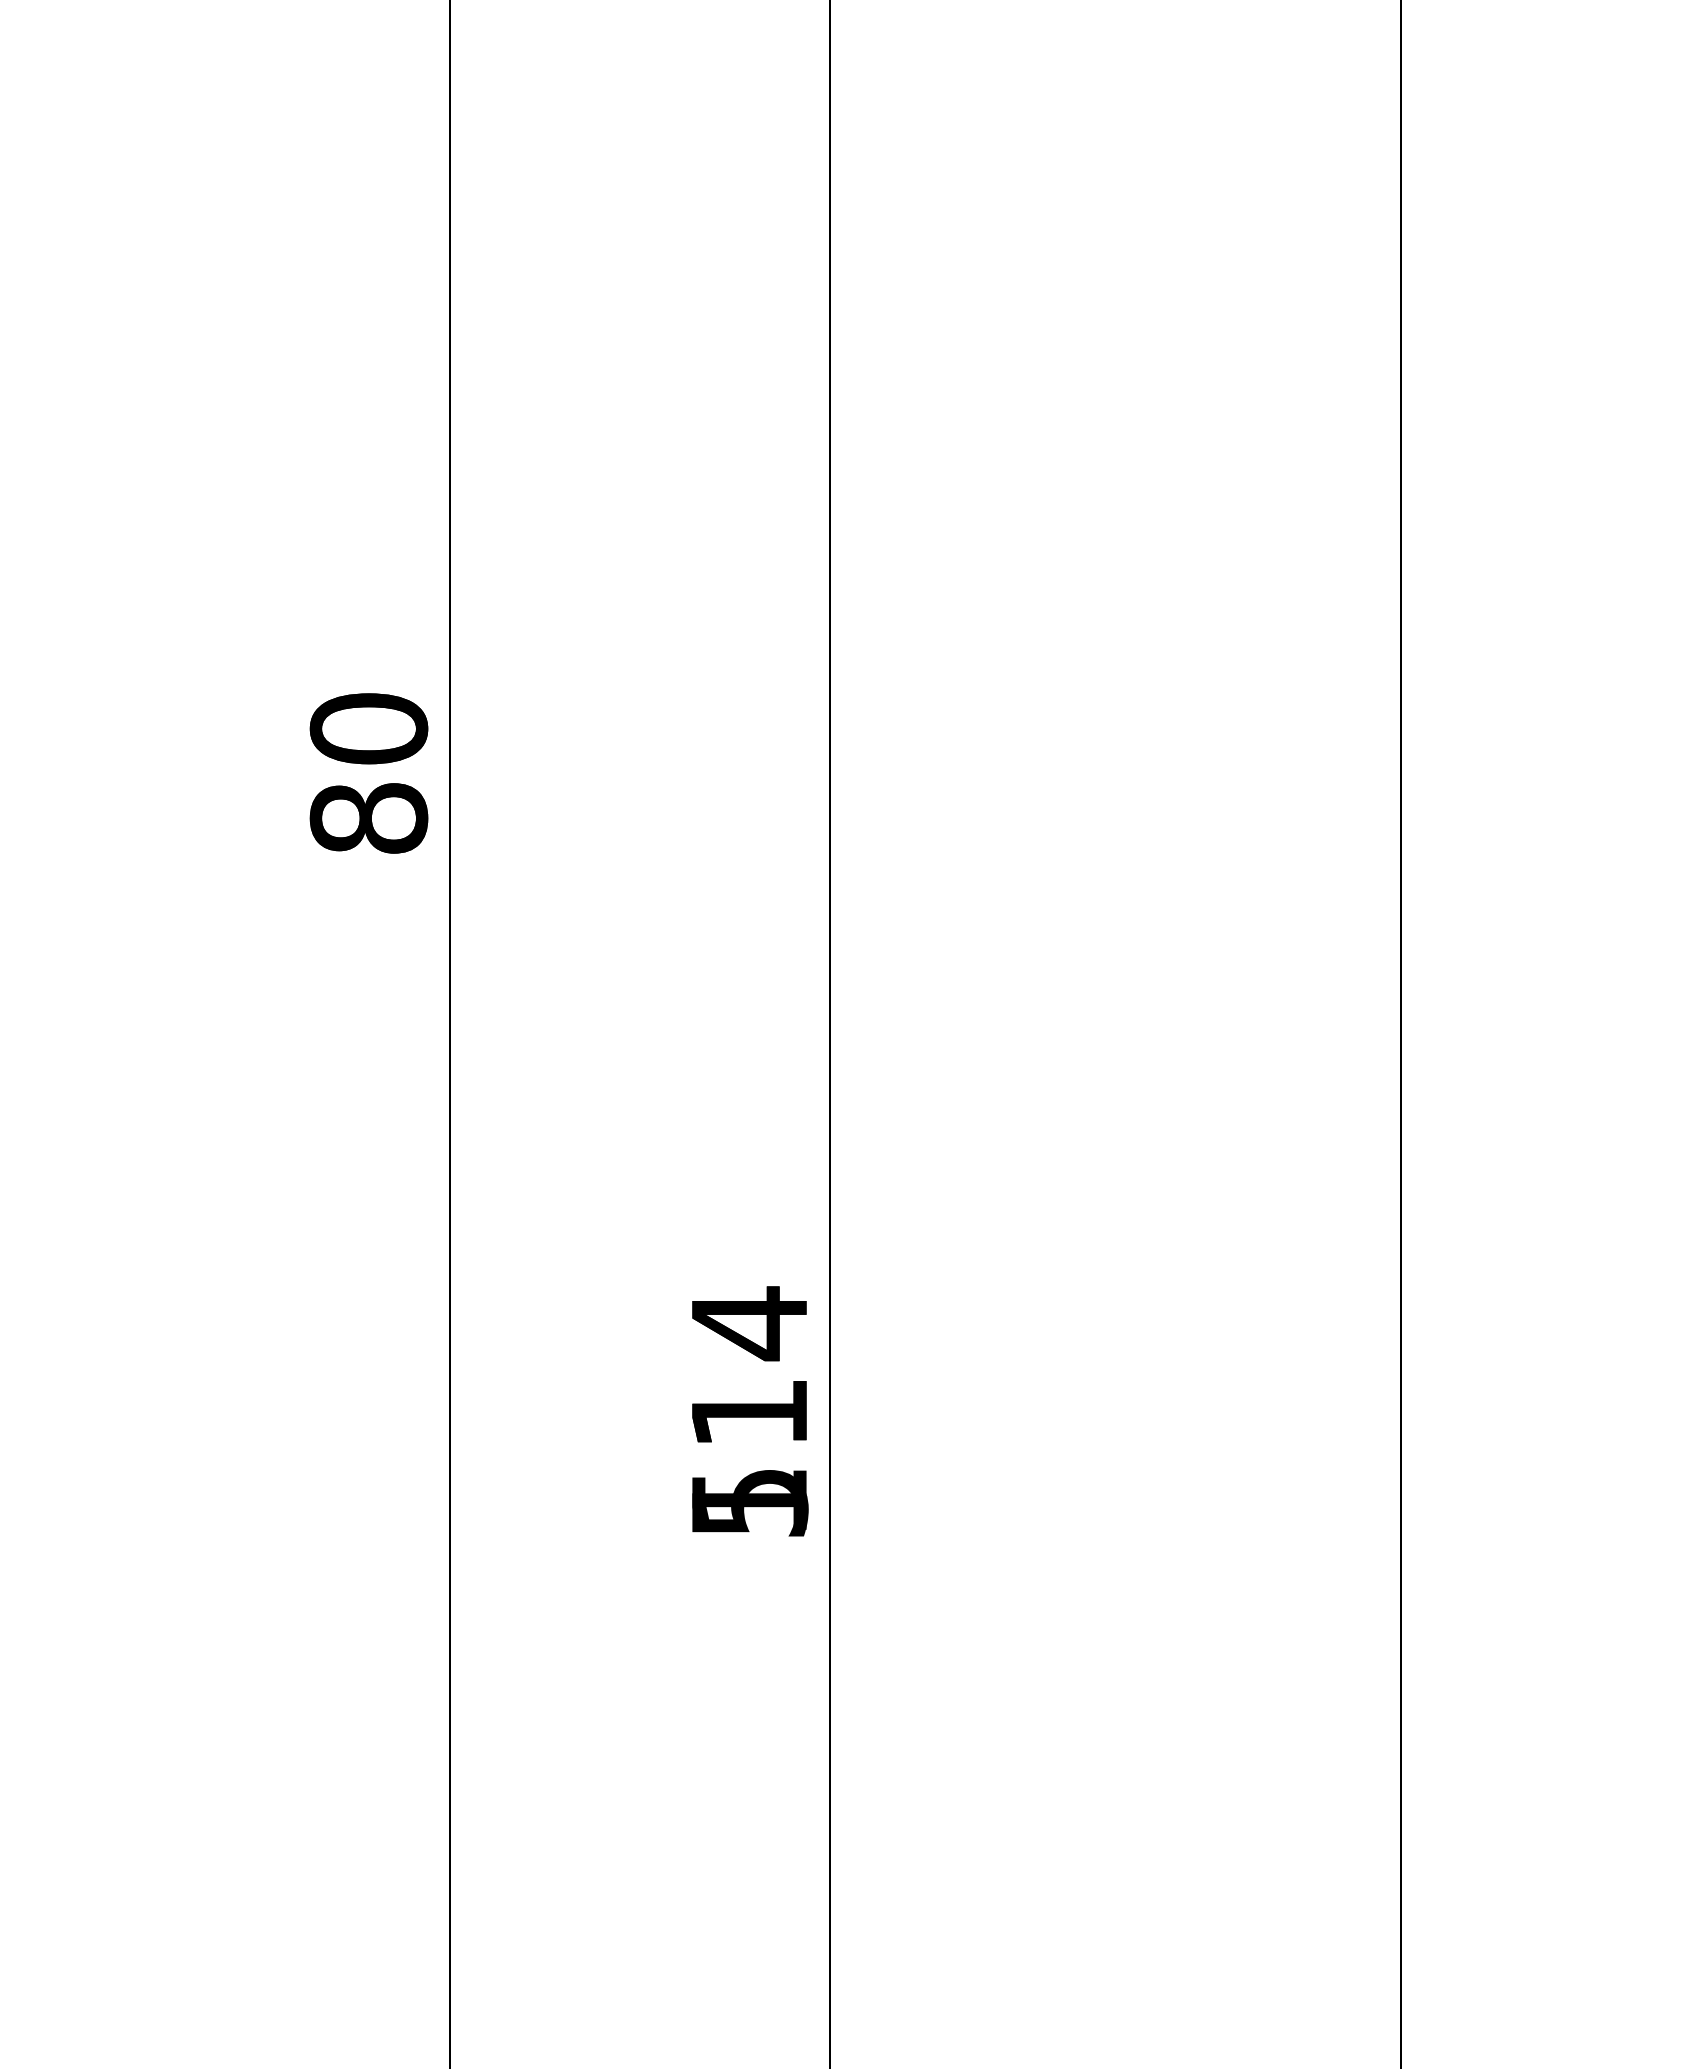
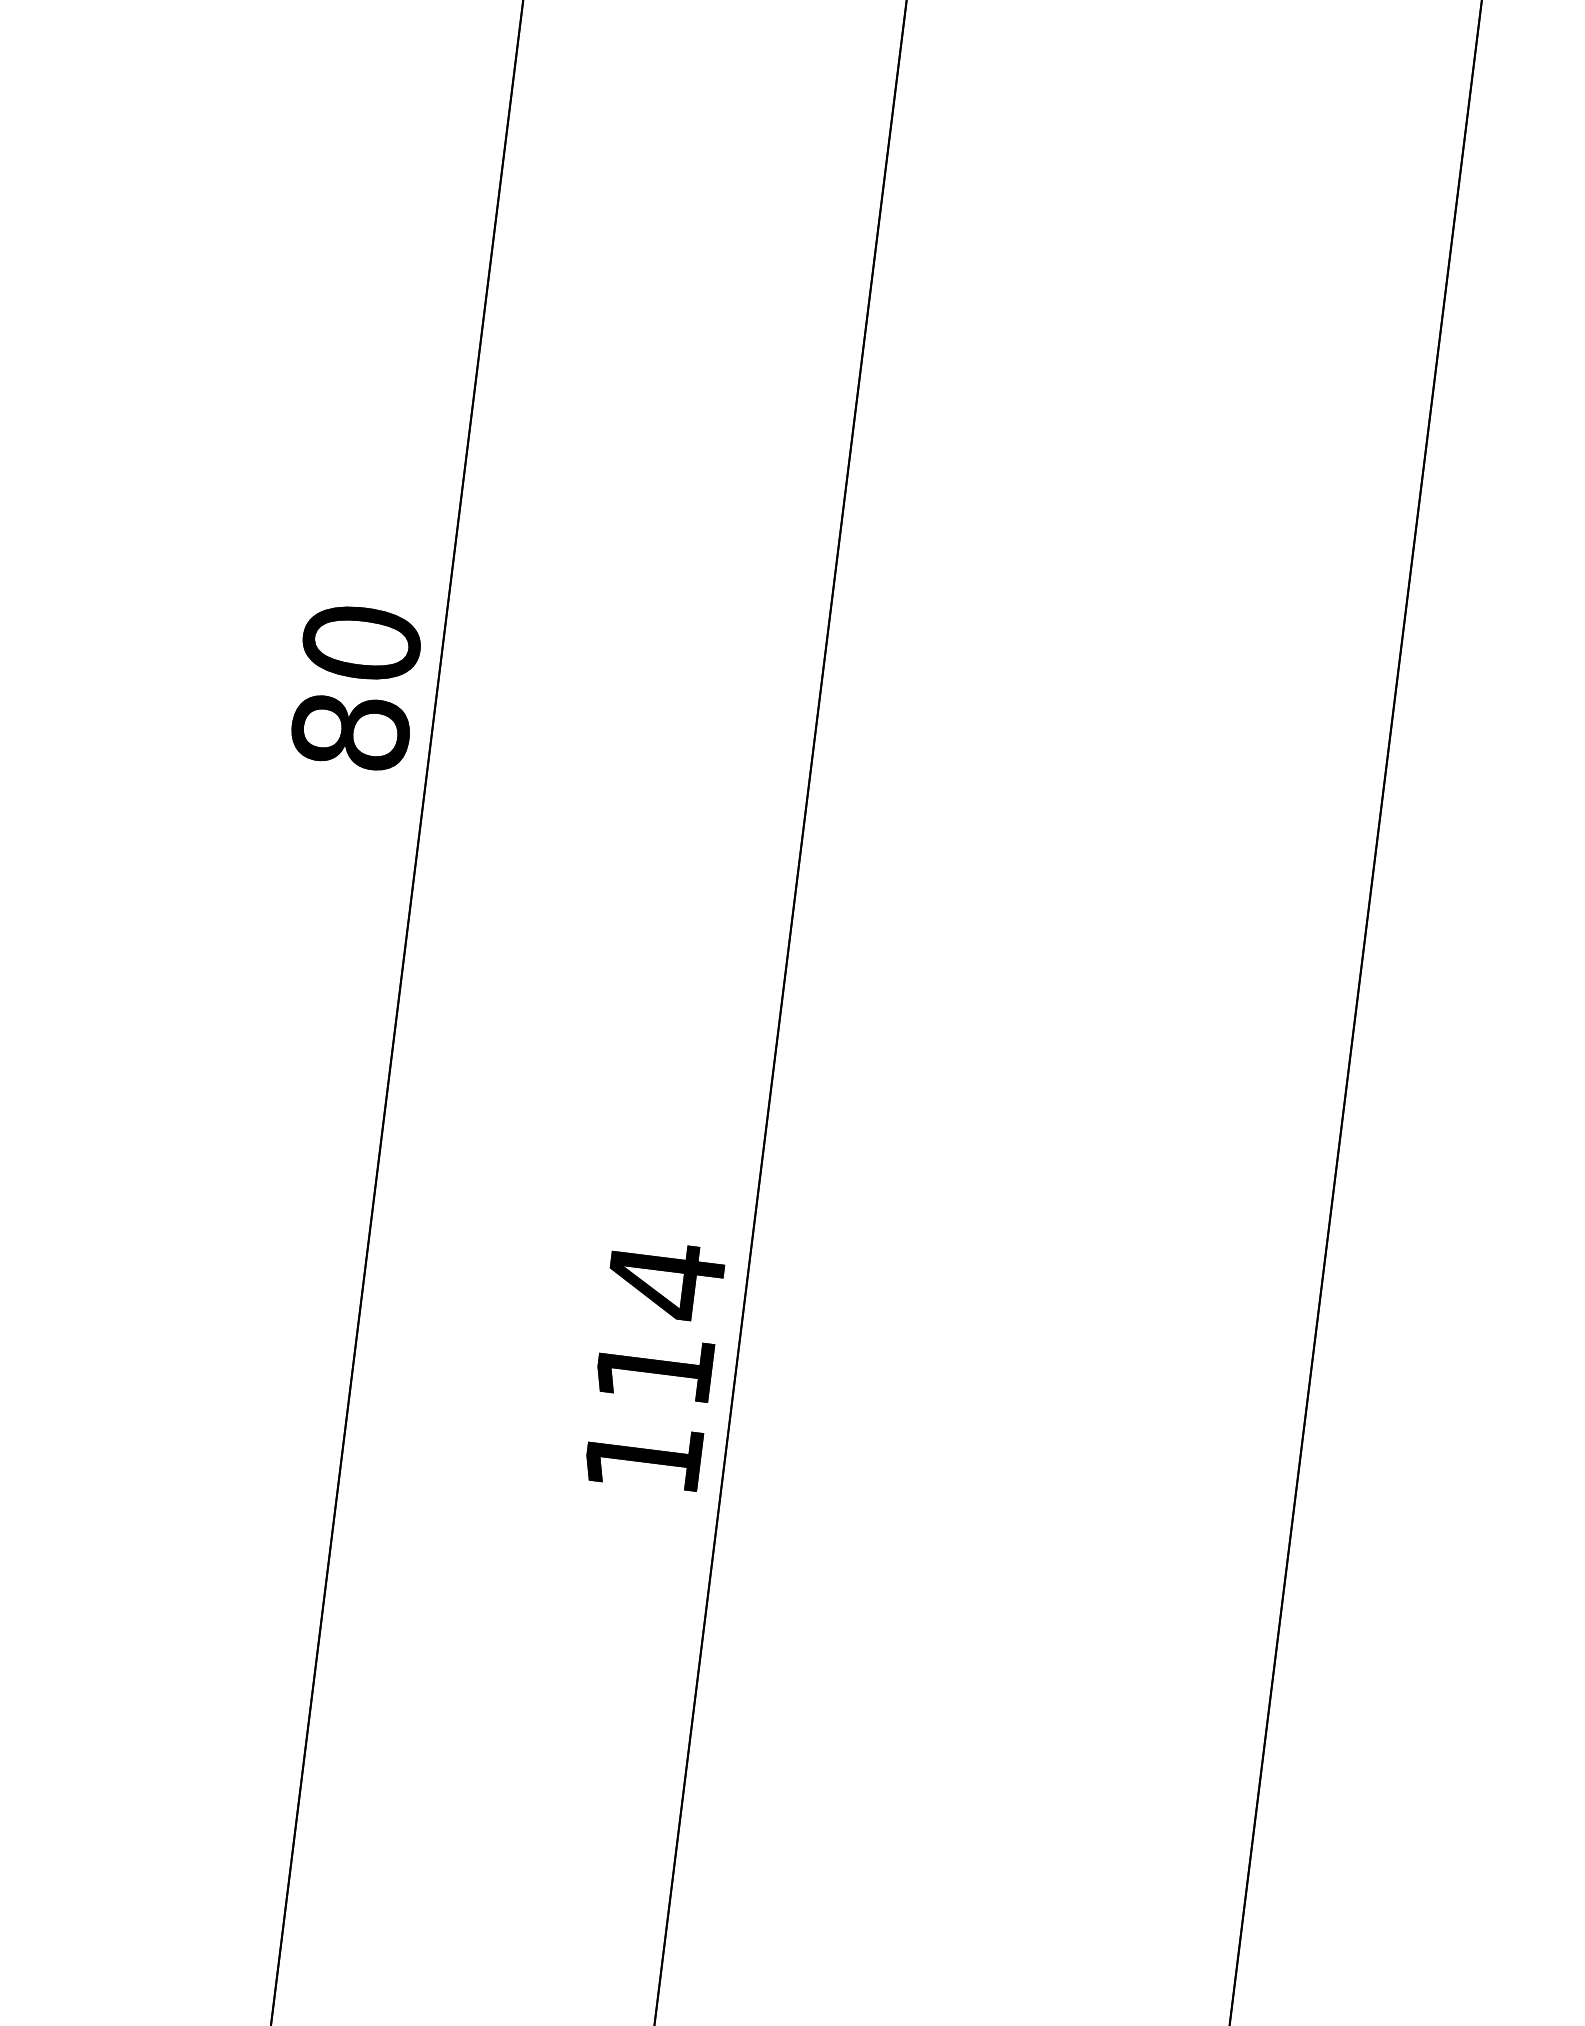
text: (750, 1503) -> (644, 1458), 514 -> 114

